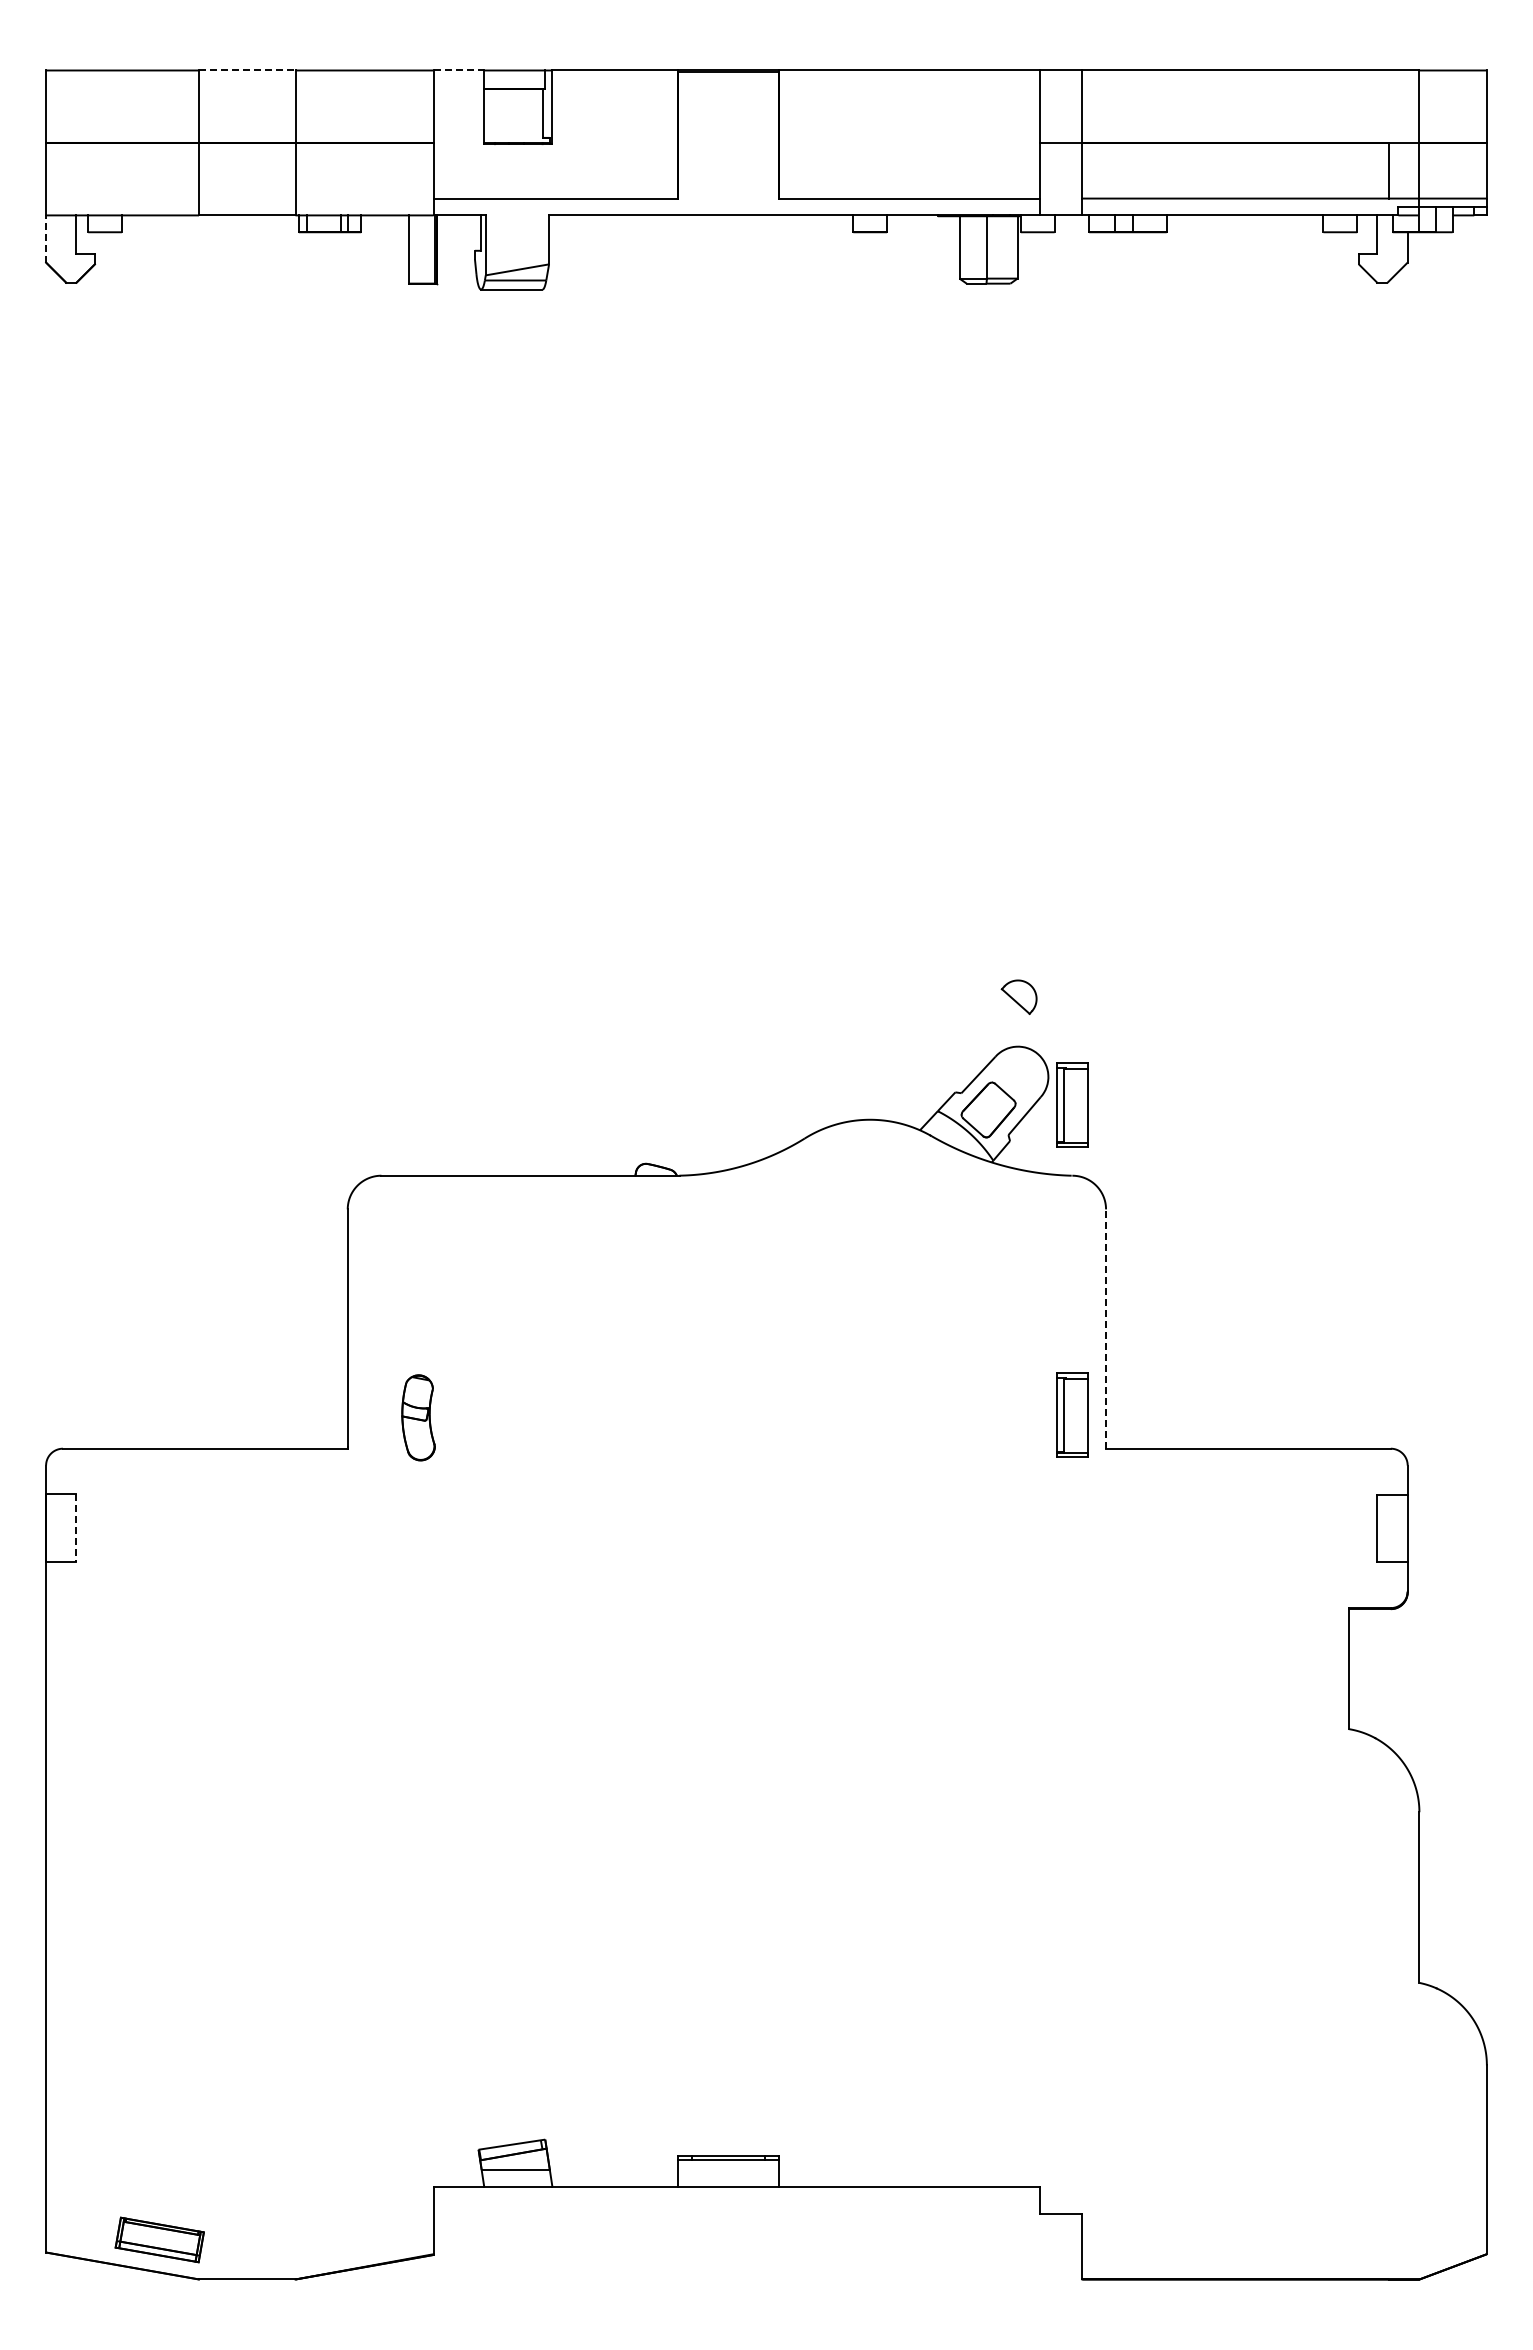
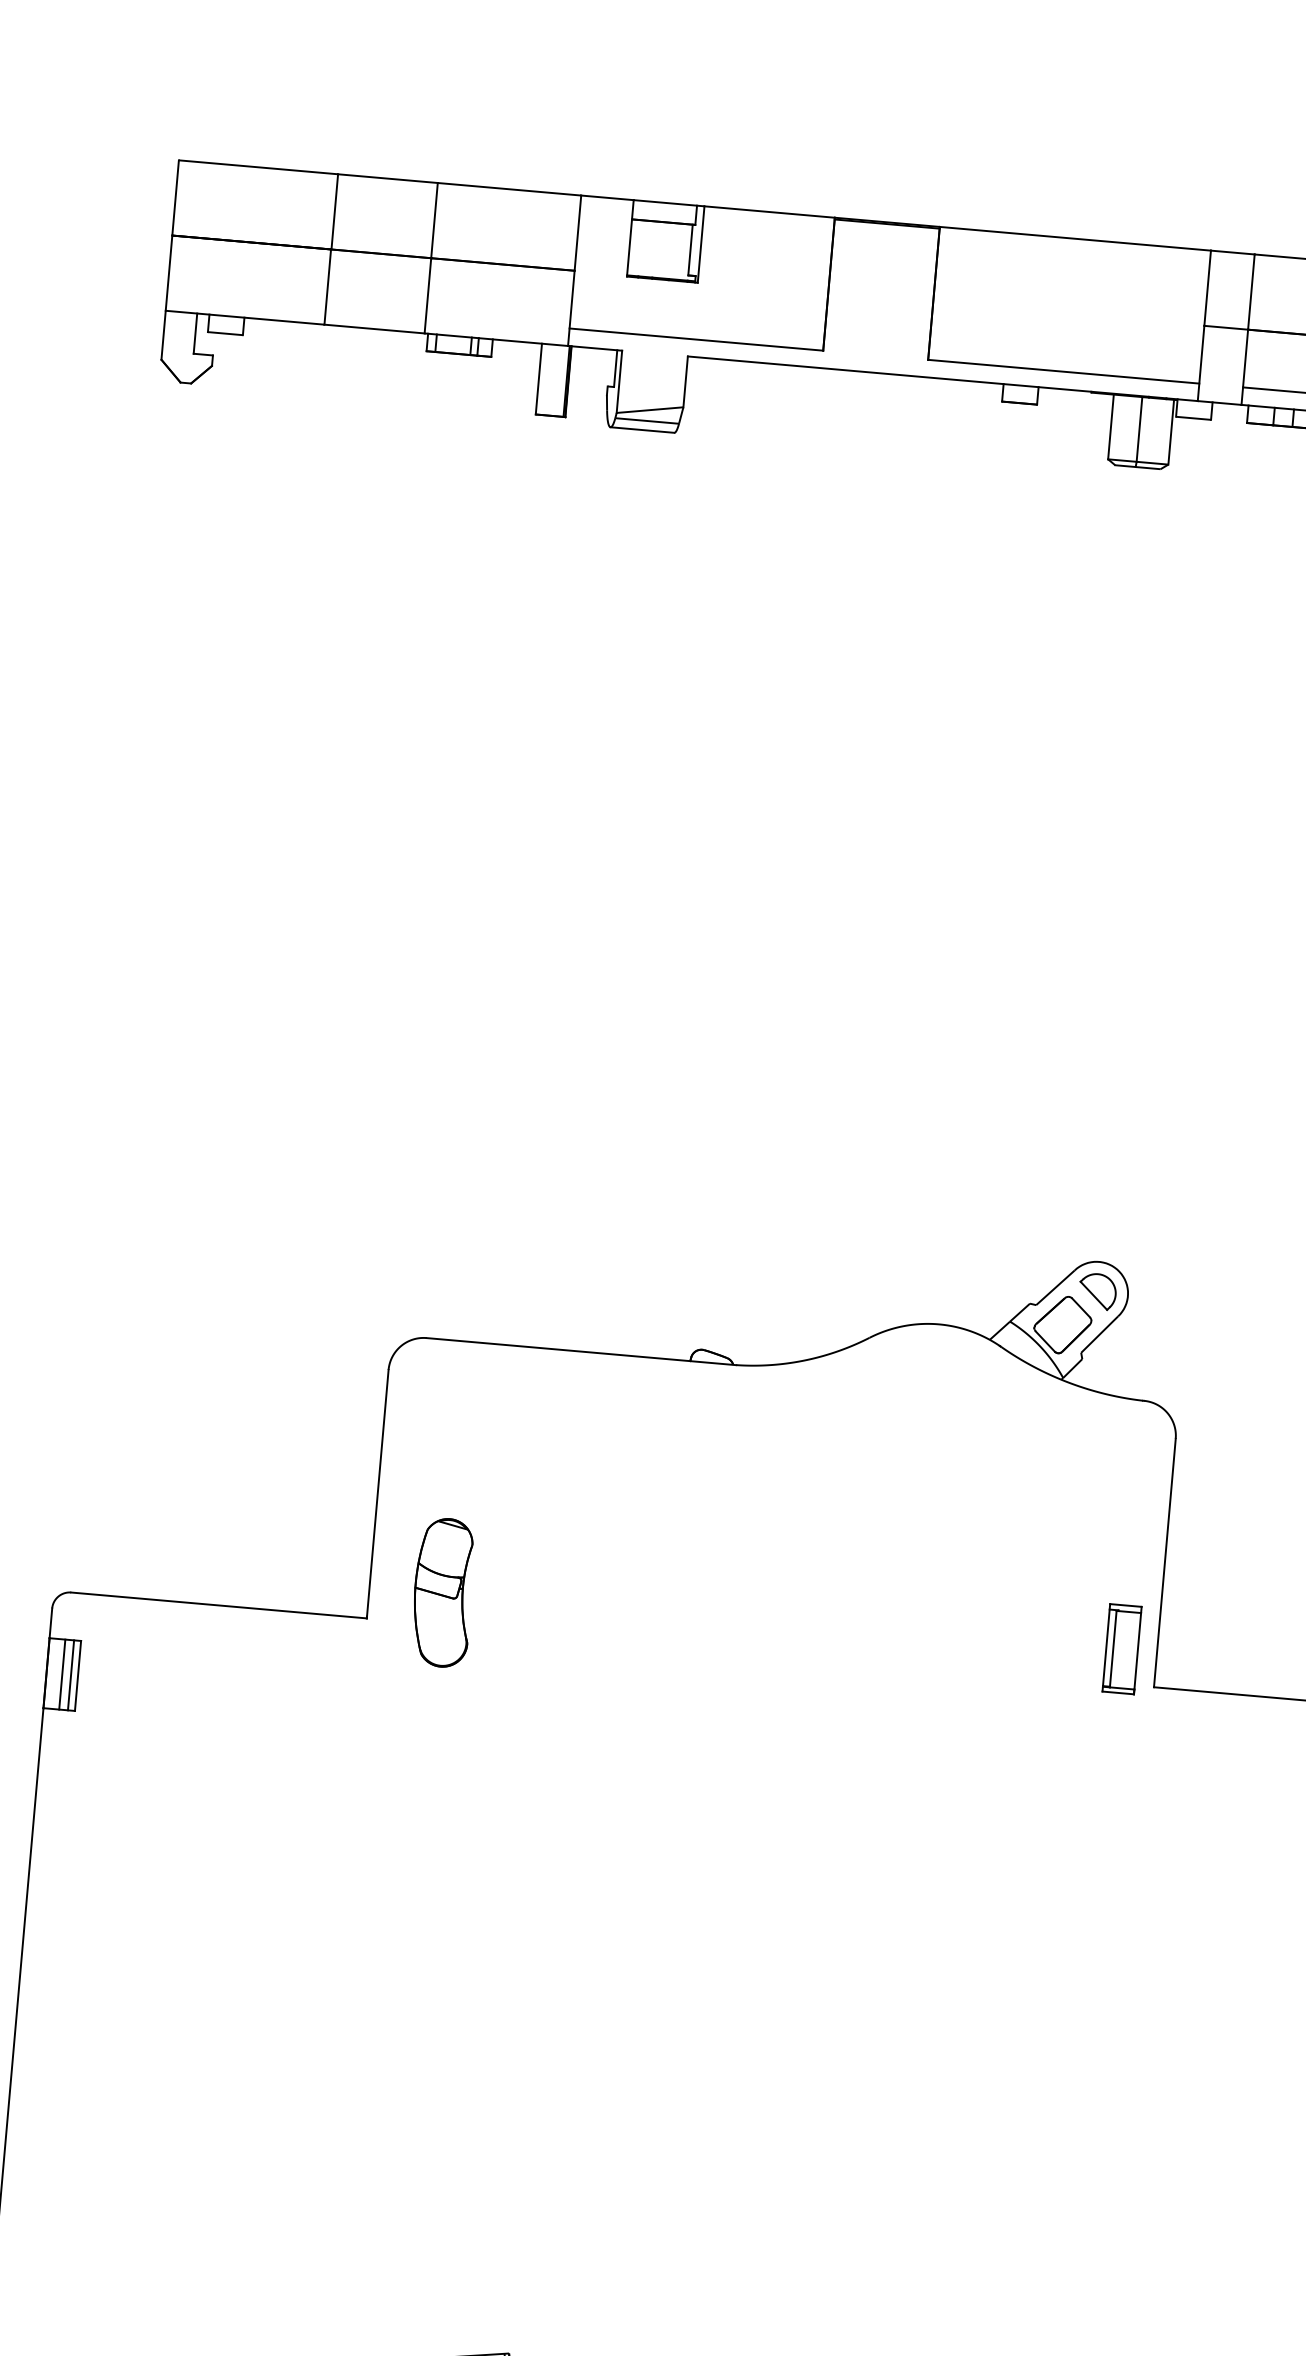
line: (247, 70) -> (387, 178), dashed -> solid
line: (459, 70) -> (608, 197), dashed -> solid
line: (46, 239) -> (163, 335), dashed -> solid
part: (1018, 996) -> (1097, 1290), moved
part: (1072, 1104) -> (1150, 1326), removed
line: (1106, 1329) -> (1165, 1563), dashed -> solid
part: (418, 1417) -> (443, 1592), size x1.67
line: (61, 1527) -> (62, 1674), added
line: (69, 1527) -> (70, 1674), added
line: (76, 1527) -> (78, 1675), dashed -> solid

